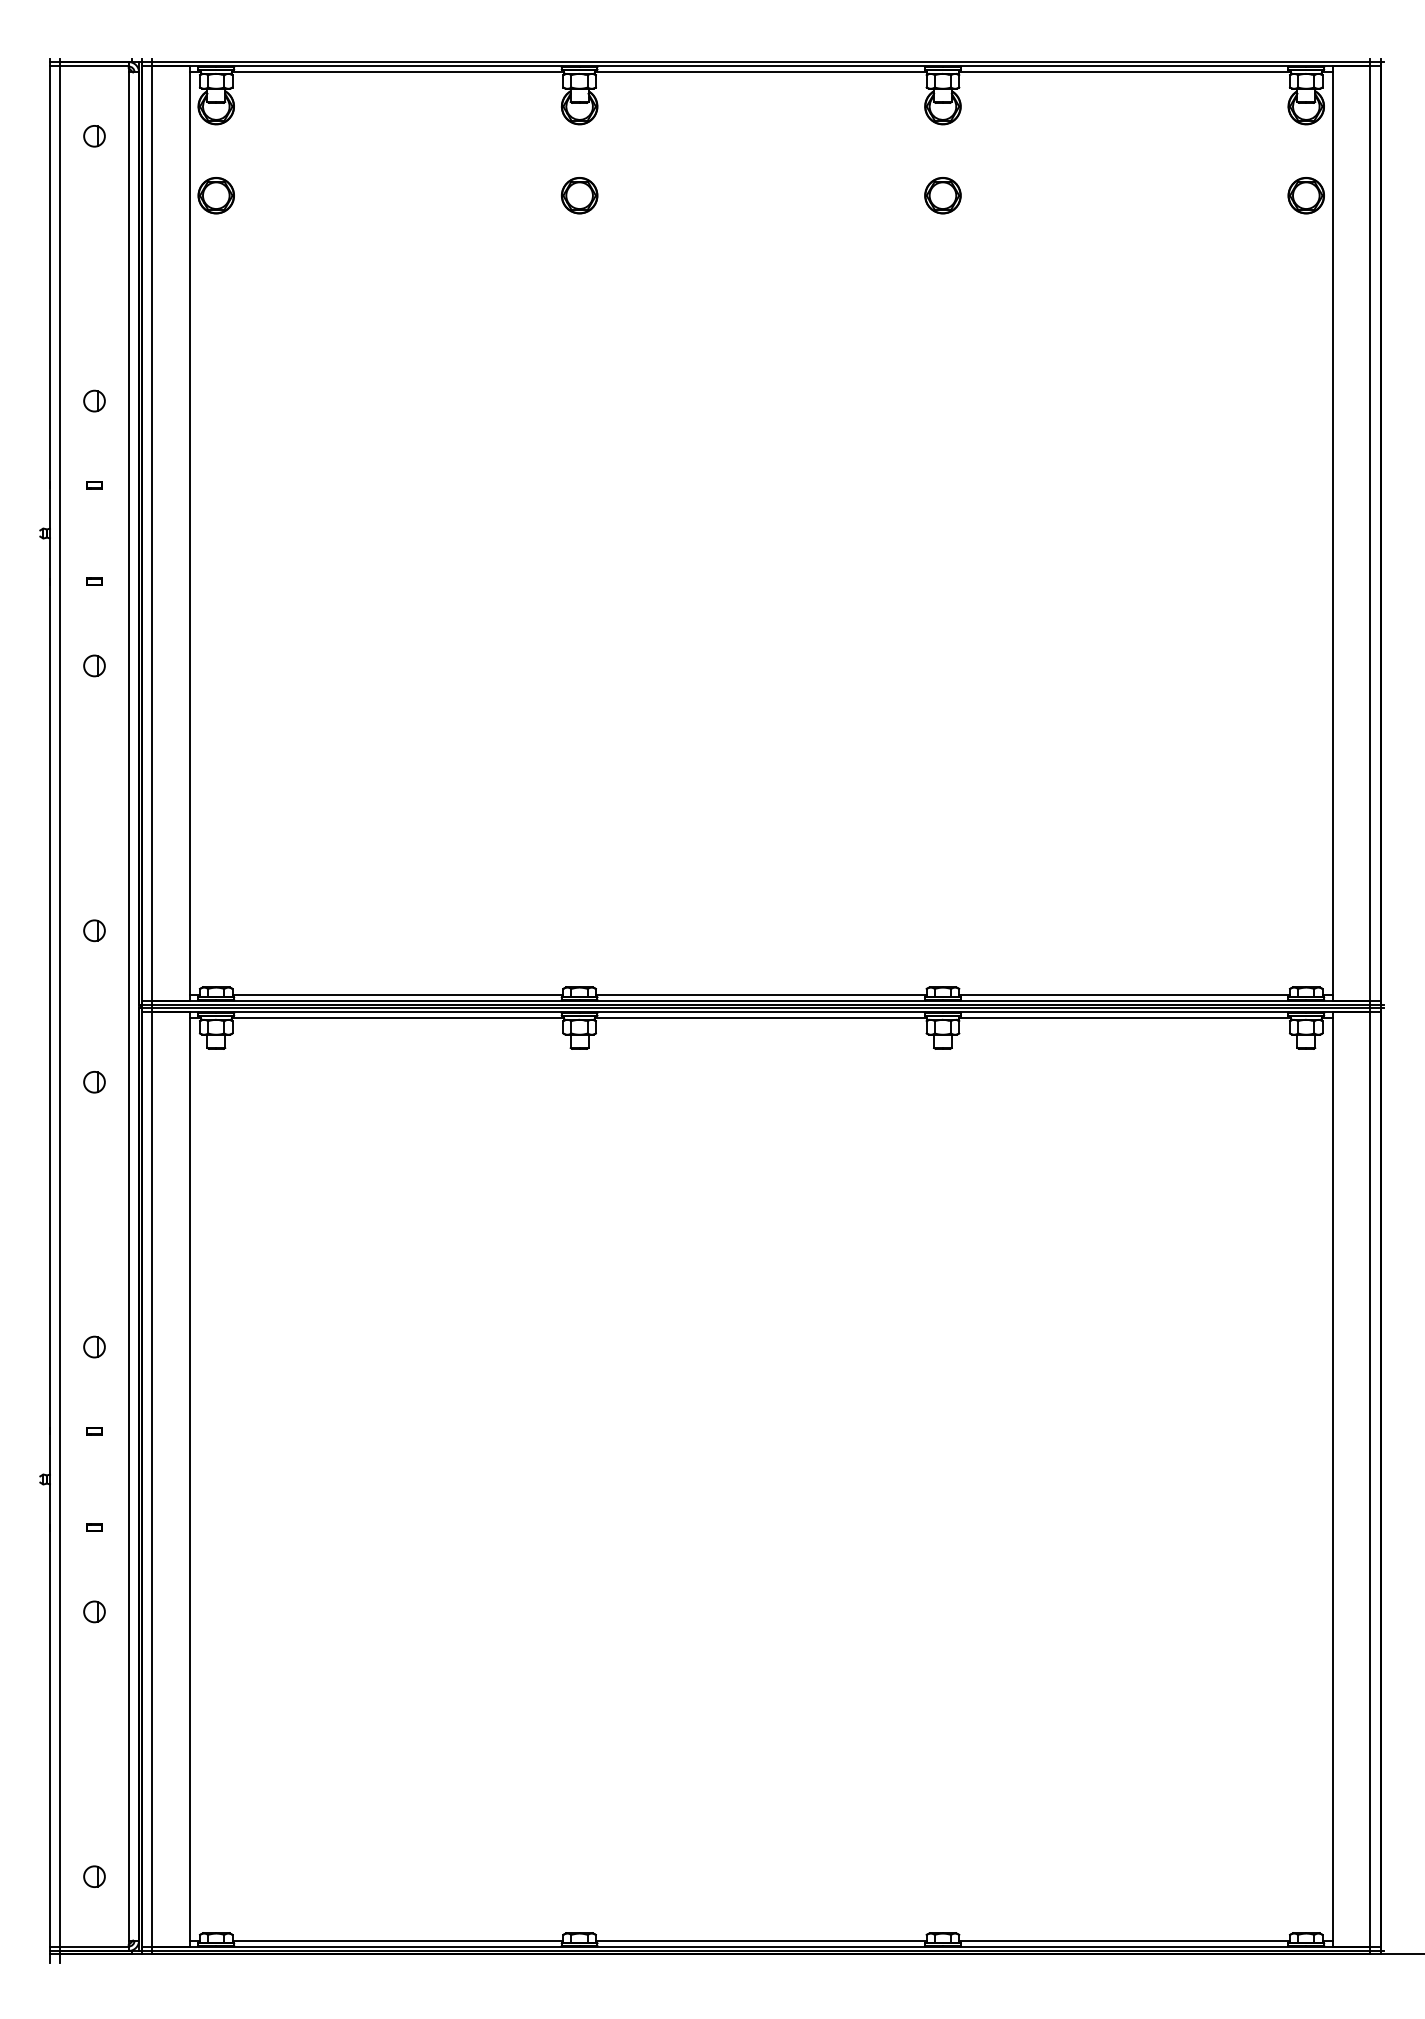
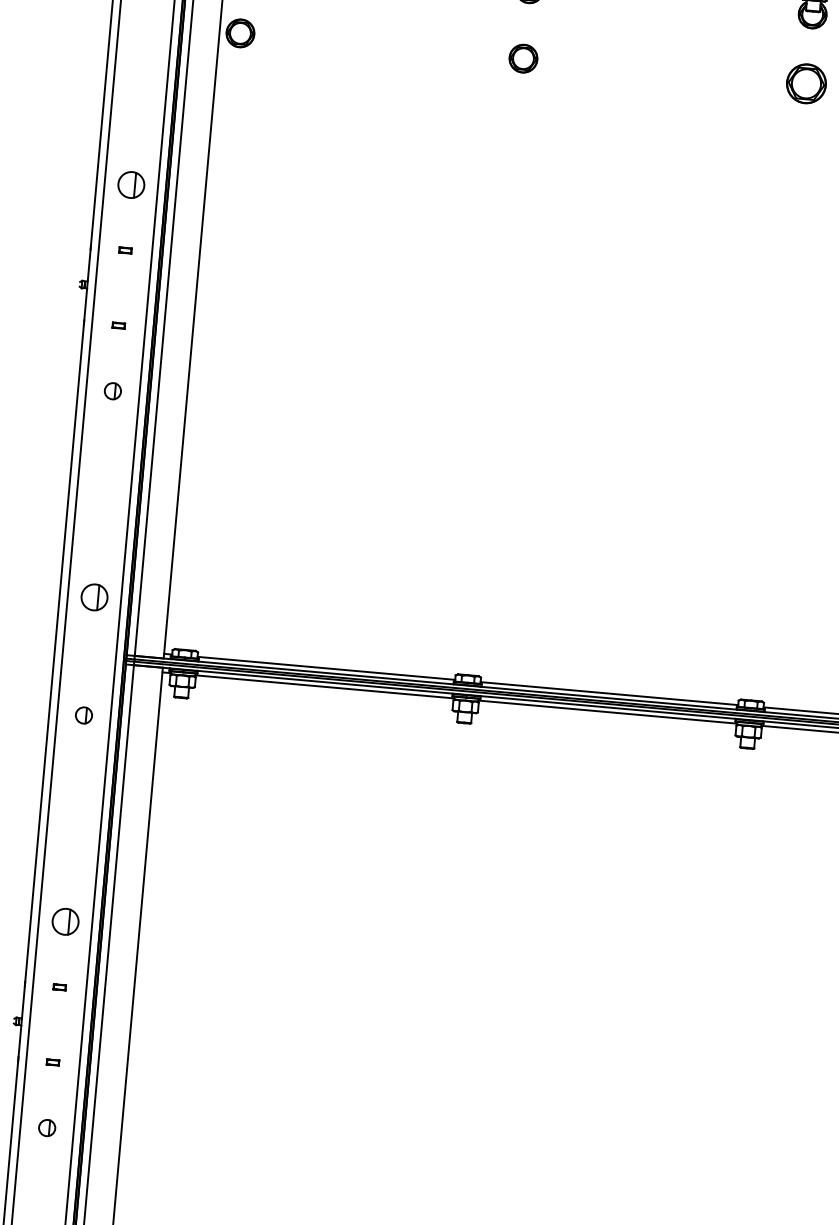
part: (942, 195) -> (806, 83), size x1.4
part: (94, 400) -> (131, 184), size x1.6
part: (94, 930) -> (94, 597), size x1.6
part: (94, 1346) -> (65, 921), size x1.6

